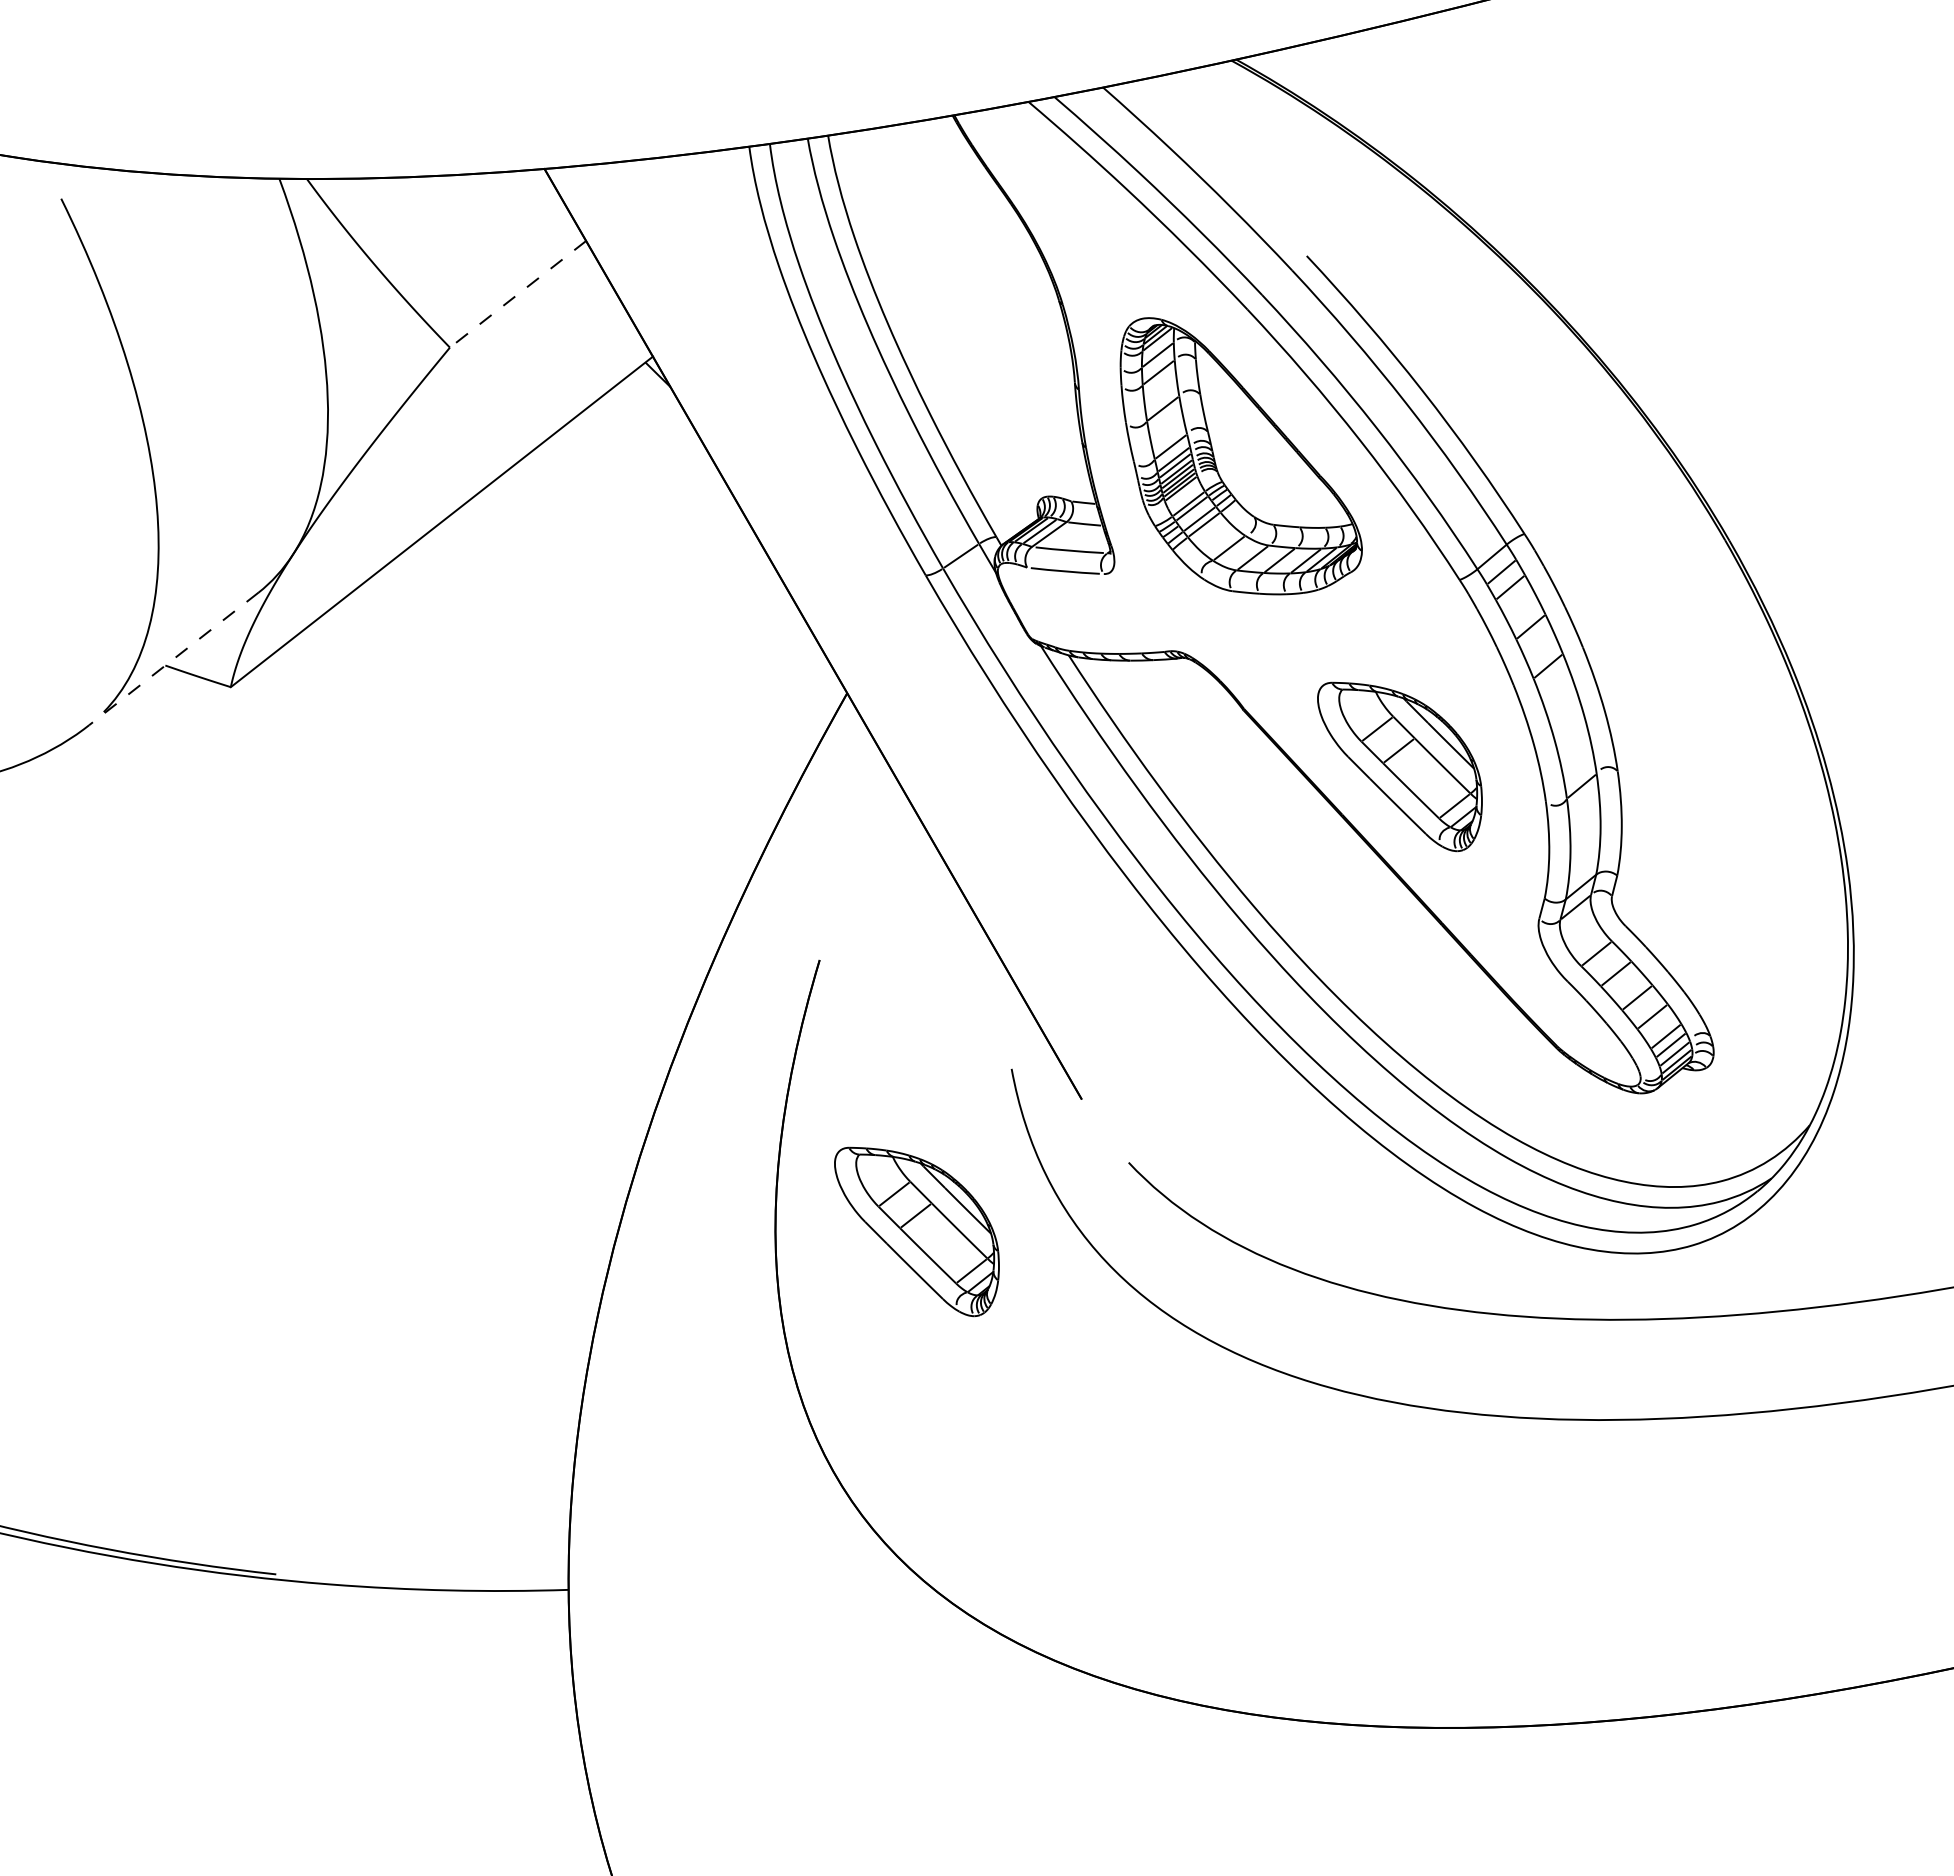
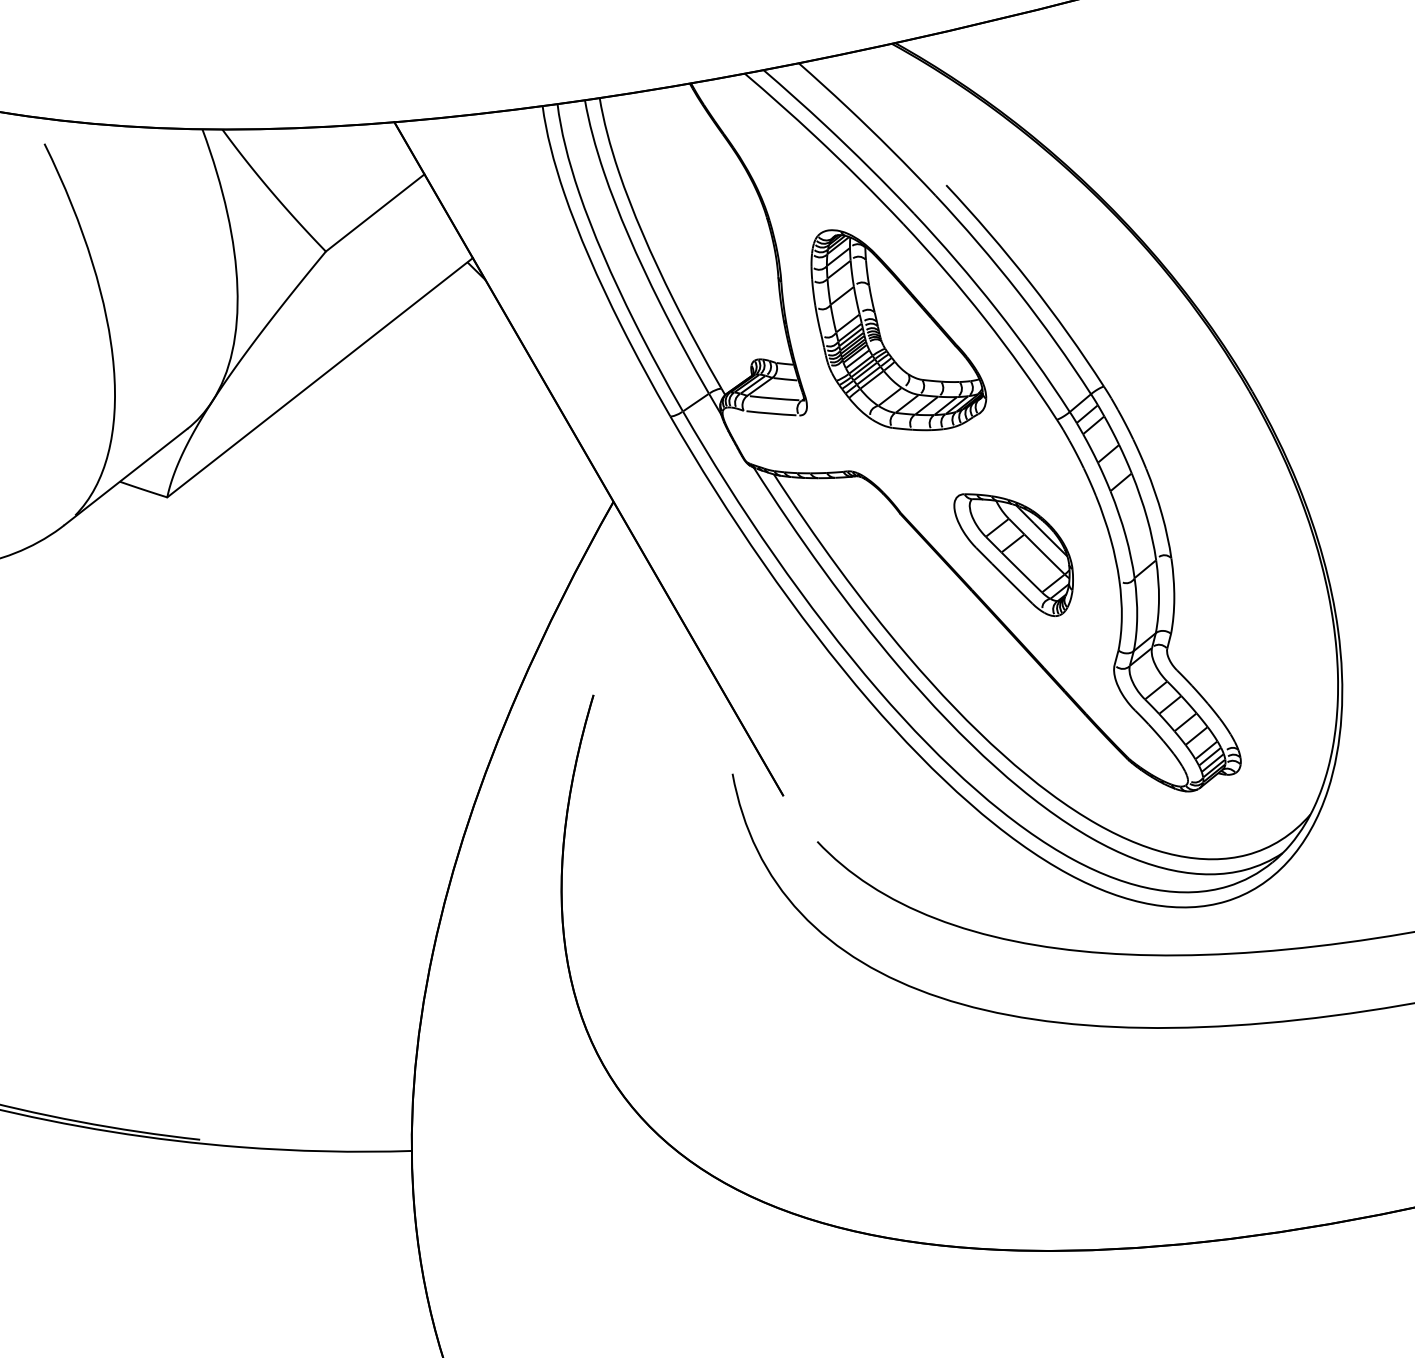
line: (517, 294) -> (374, 213), dashed -> solid
line: (1184, 496) -> (857, 359), added
line: (1194, 513) -> (864, 371), added
line: (173, 659) -> (125, 477), dashed -> solid
part: (916, 1231) -> (663, 891), removed

